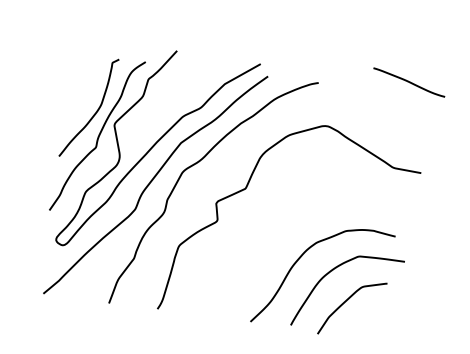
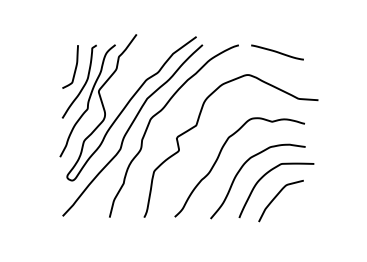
line: (409, 82) -> (277, 52), moved
curve: (85, 85) -> (75, 66), added
curve: (271, 239) -> (218, 159), added

